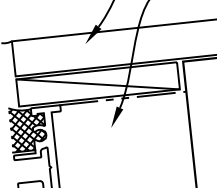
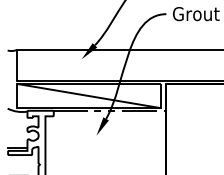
hatch: (27, 129) -> (22, 129), removed

